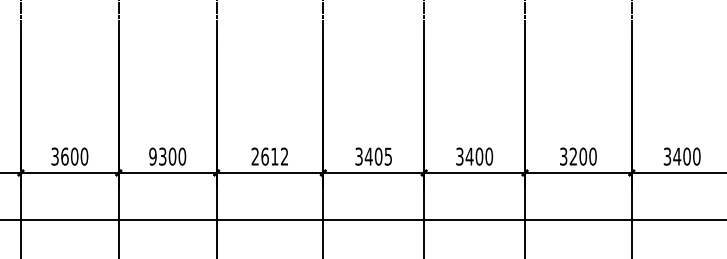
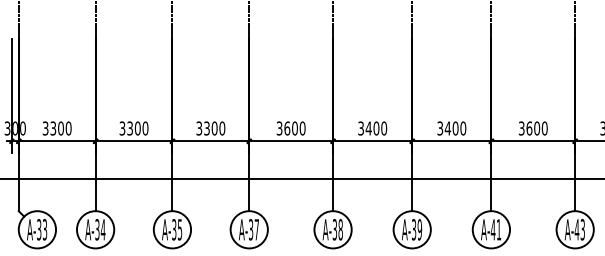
text: (65, 156) -> (130, 128), 3600 -> 3300
text: (153, 156) -> (199, 128), 9300 -> 3300
text: (269, 156) -> (290, 128), 2612 -> 3600
text: (388, 156) -> (384, 128), 3405 -> 3400
text: (573, 156) -> (529, 128), 3200 -> 3600

